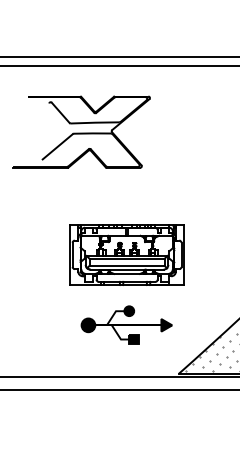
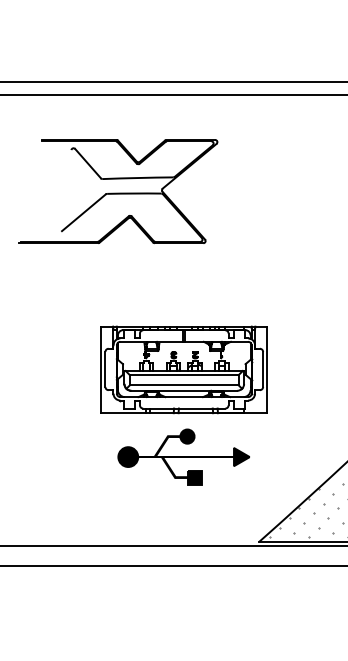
part: (126, 324) -> (183, 455), moved

